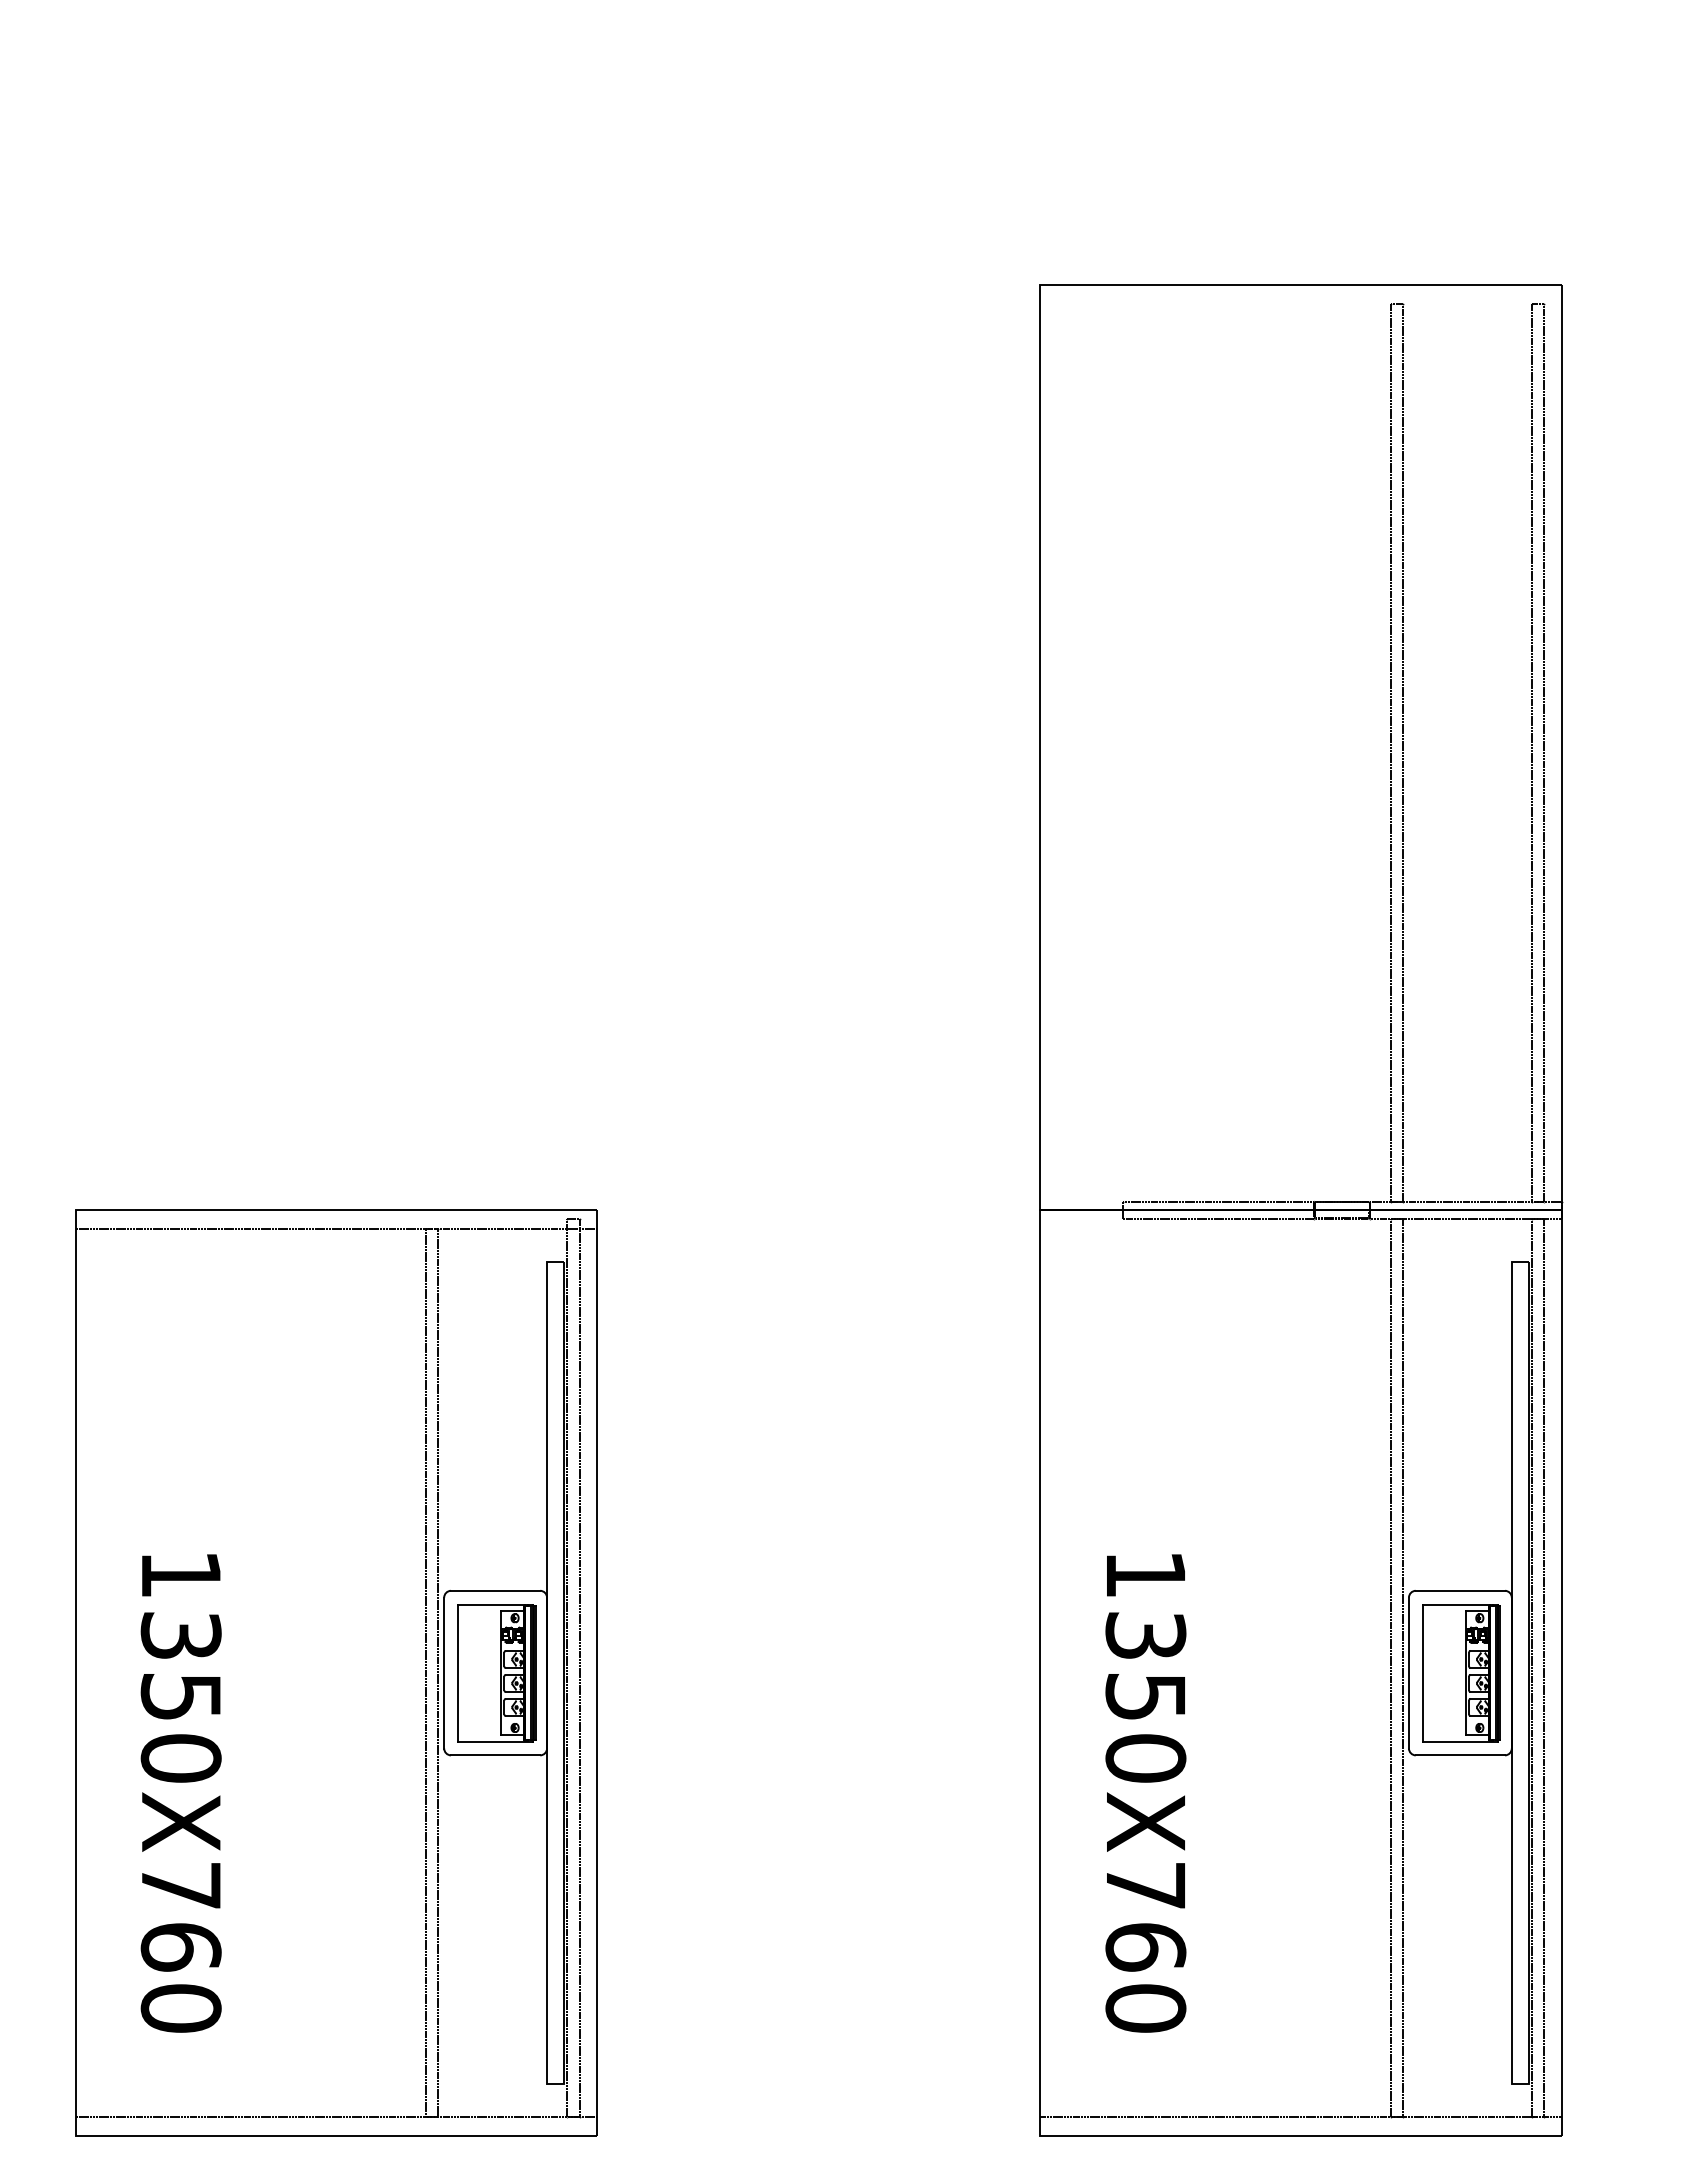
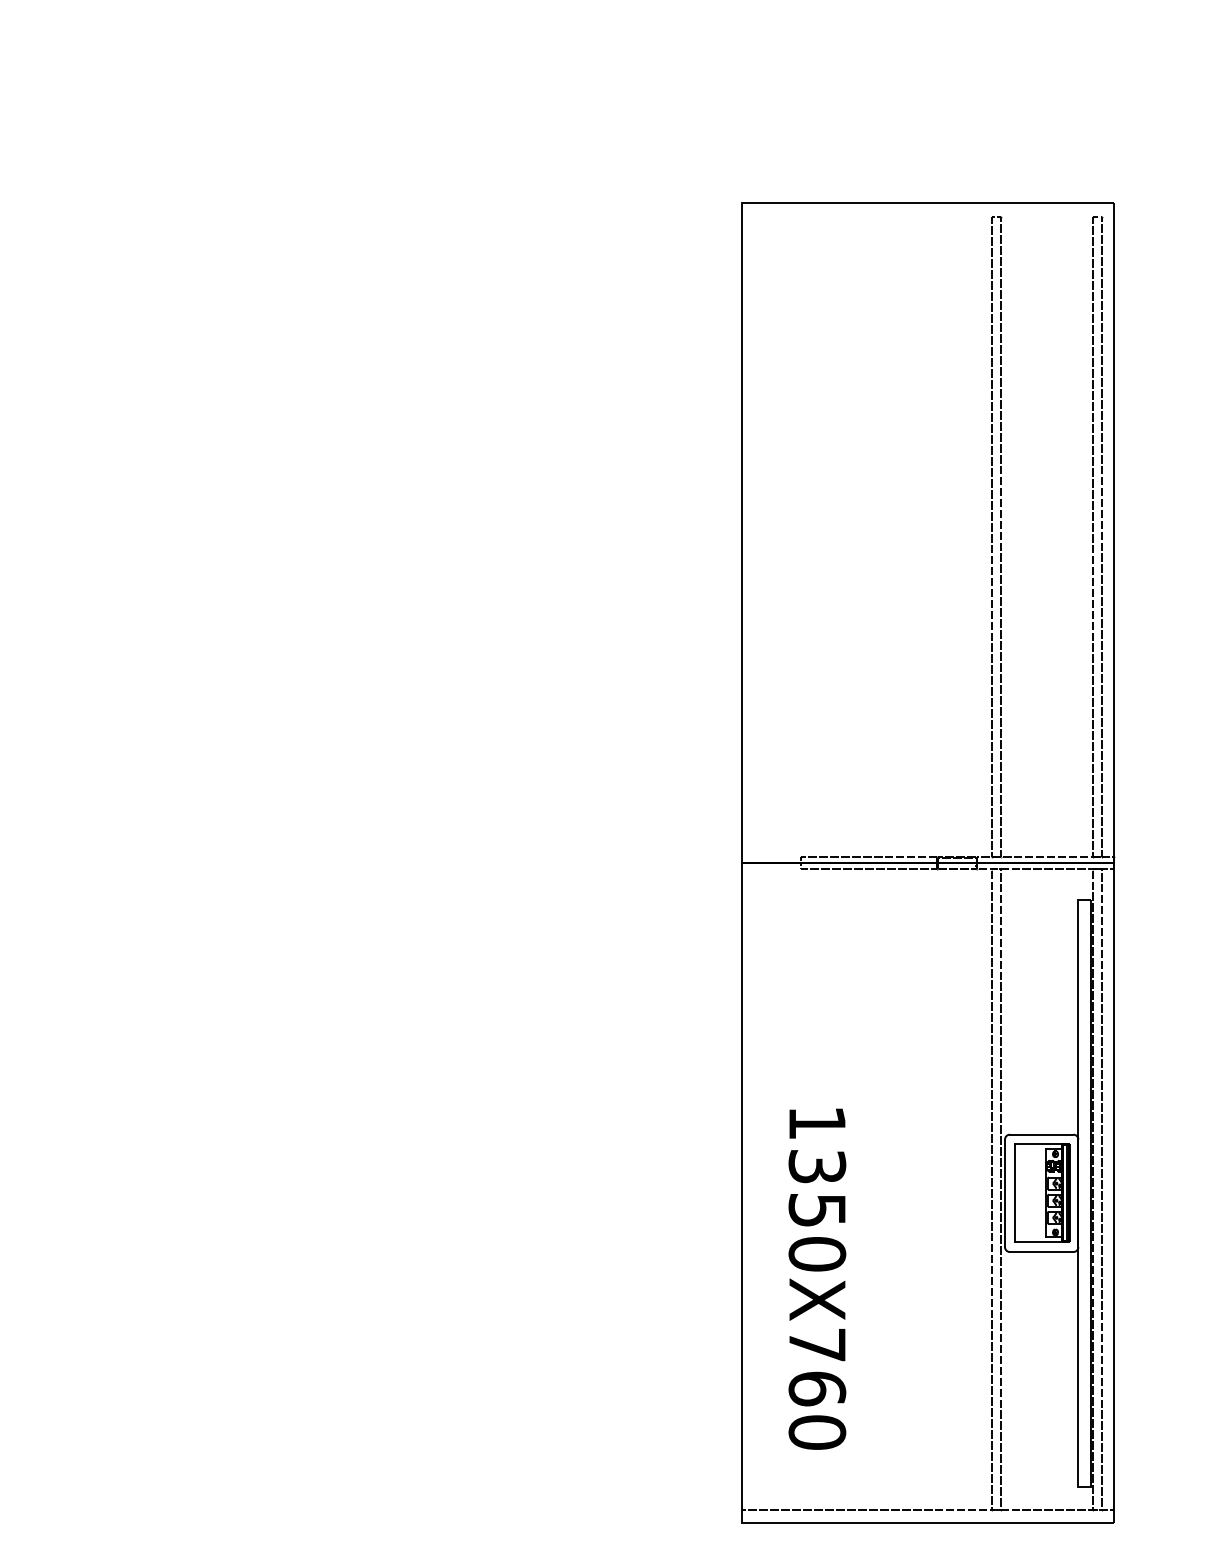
part: (336, 1672) -> (240, 1192), removed

